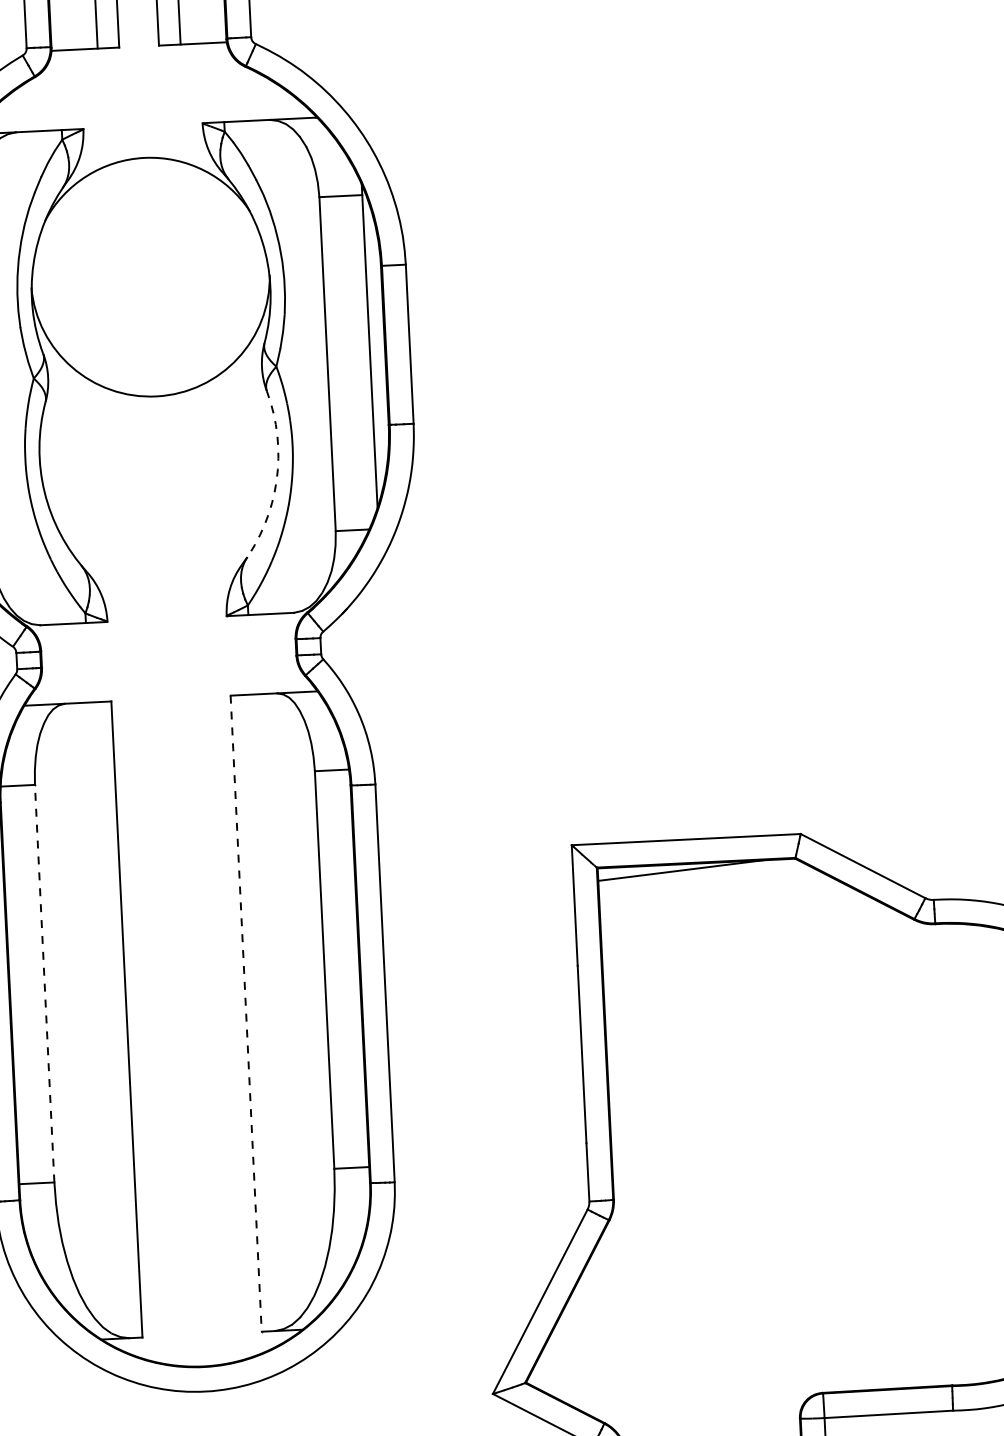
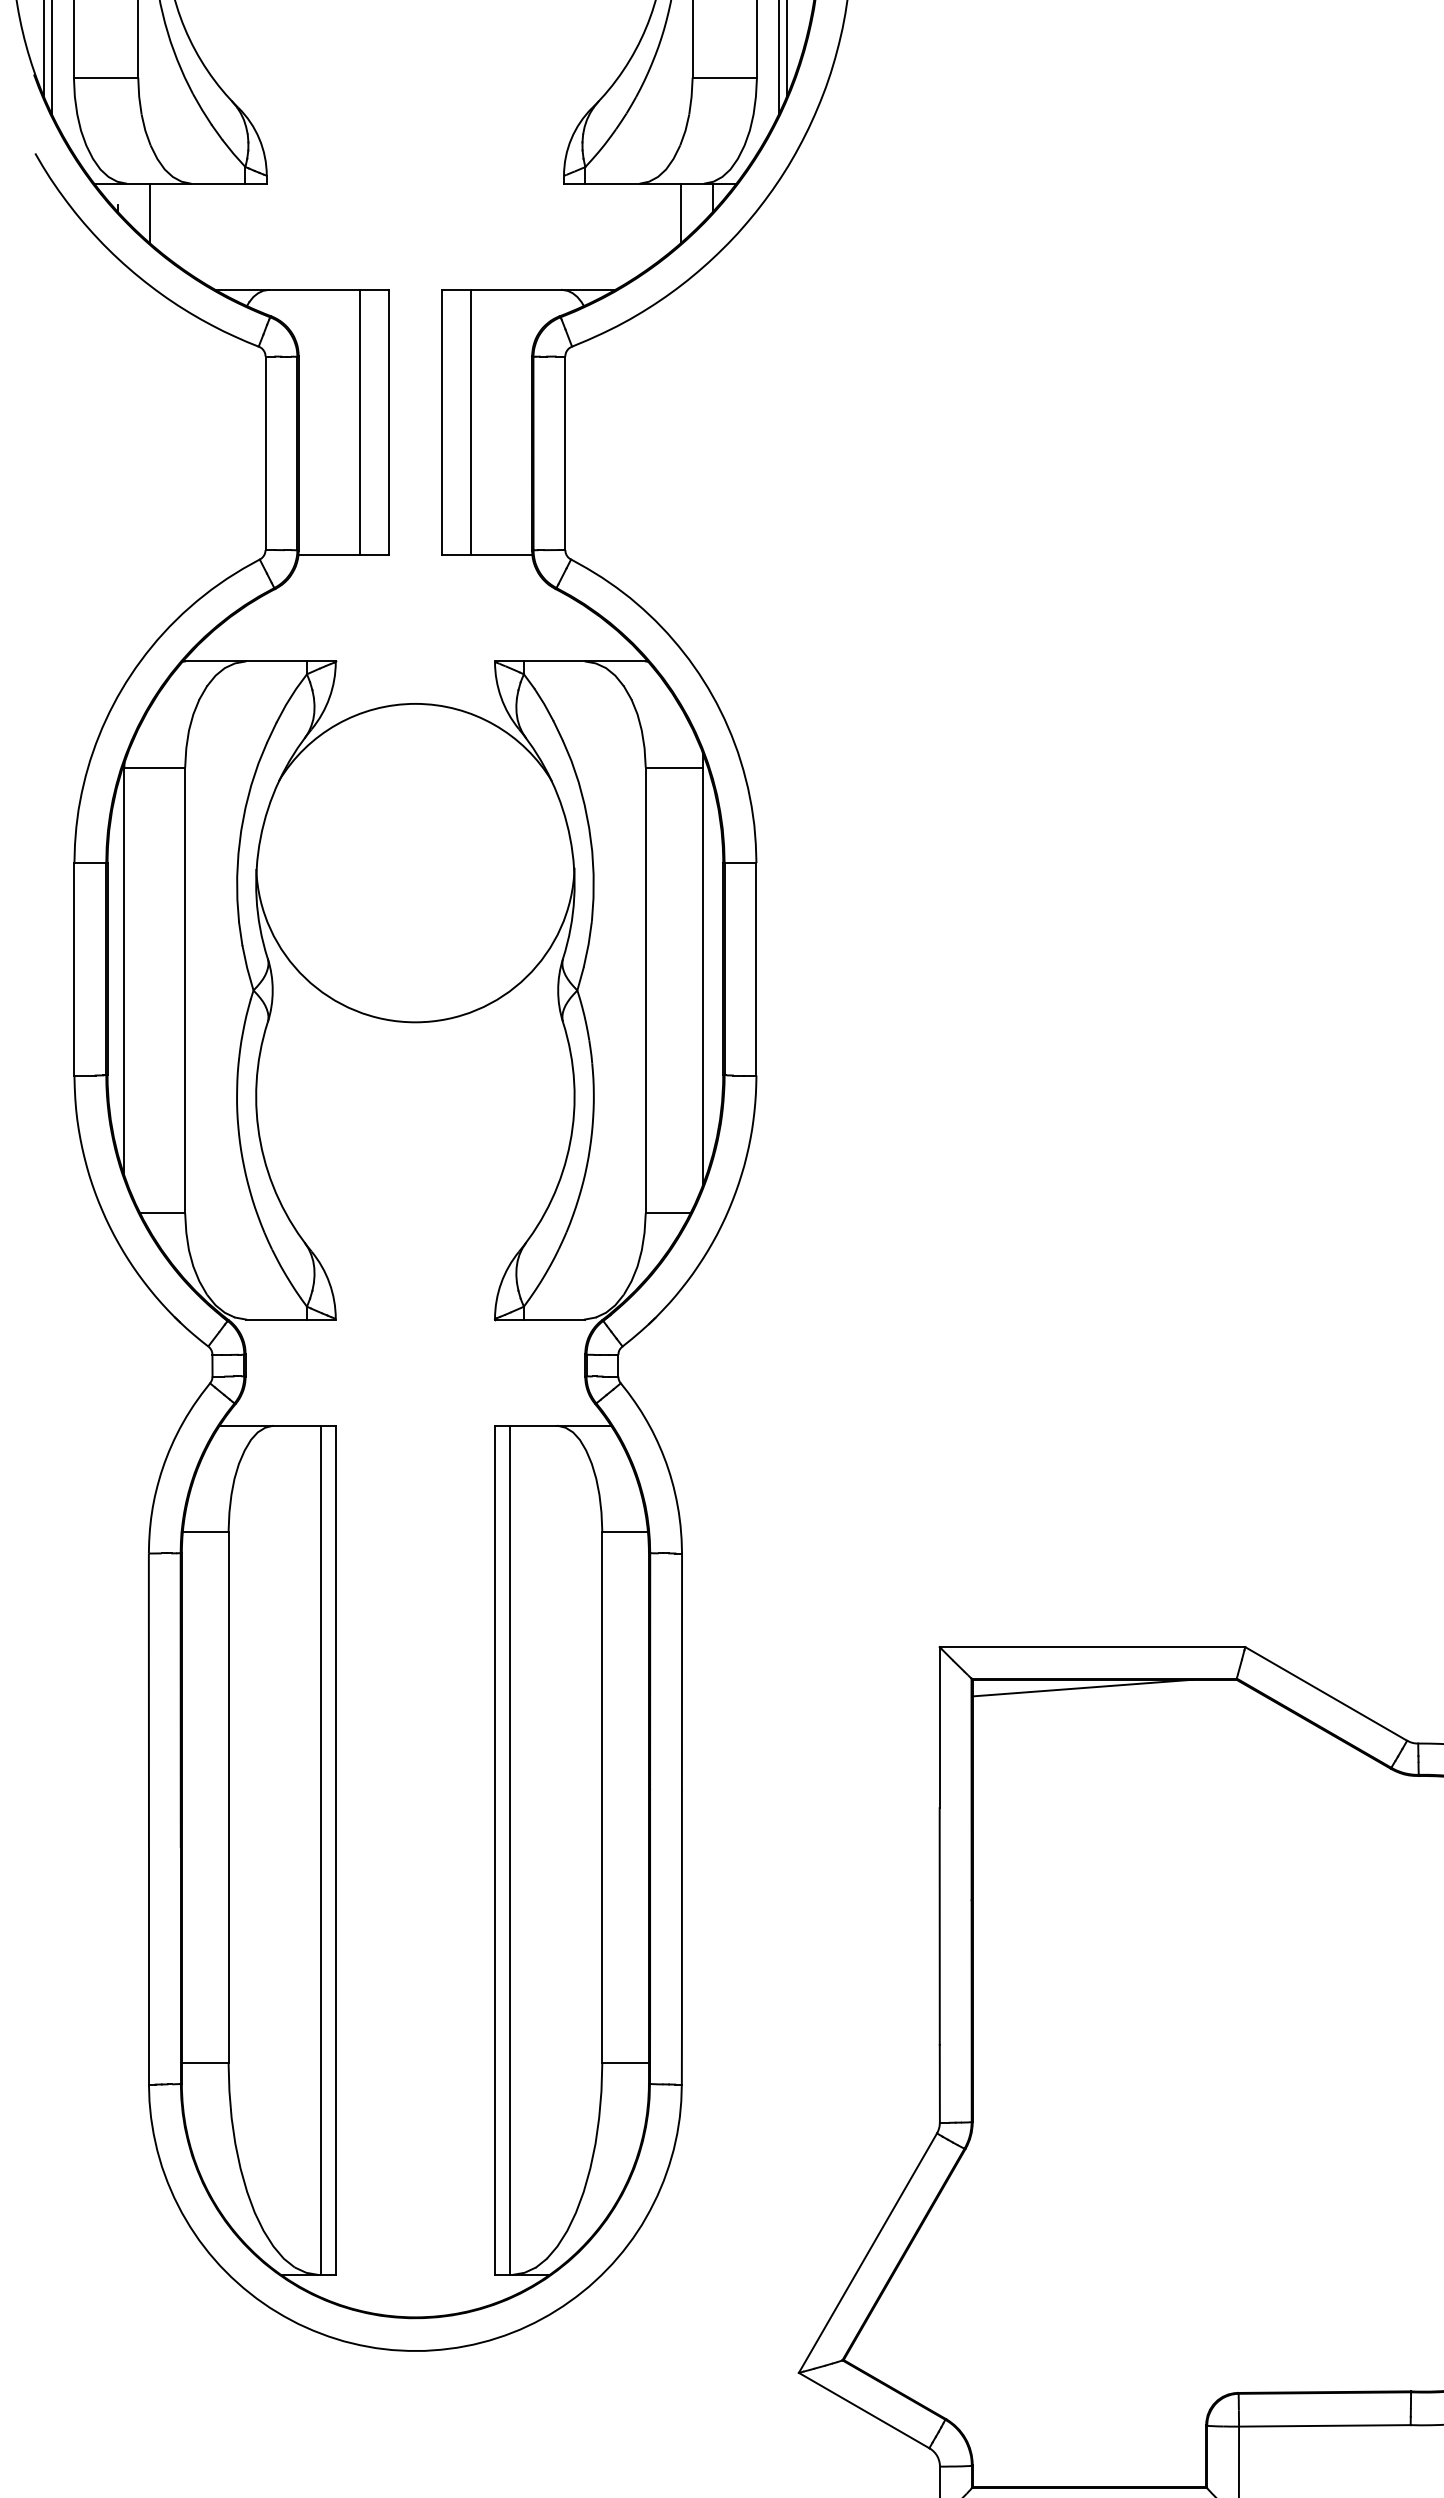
arc: (276, 480) -> (570, 1142), dashed -> solid
line: (44, 983) -> (228, 1796), dashed -> solid
line: (257, 1012) -> (509, 1849), added
line: (246, 1013) -> (495, 1850), dashed -> solid
line: (115, 1019) -> (320, 1849), added

